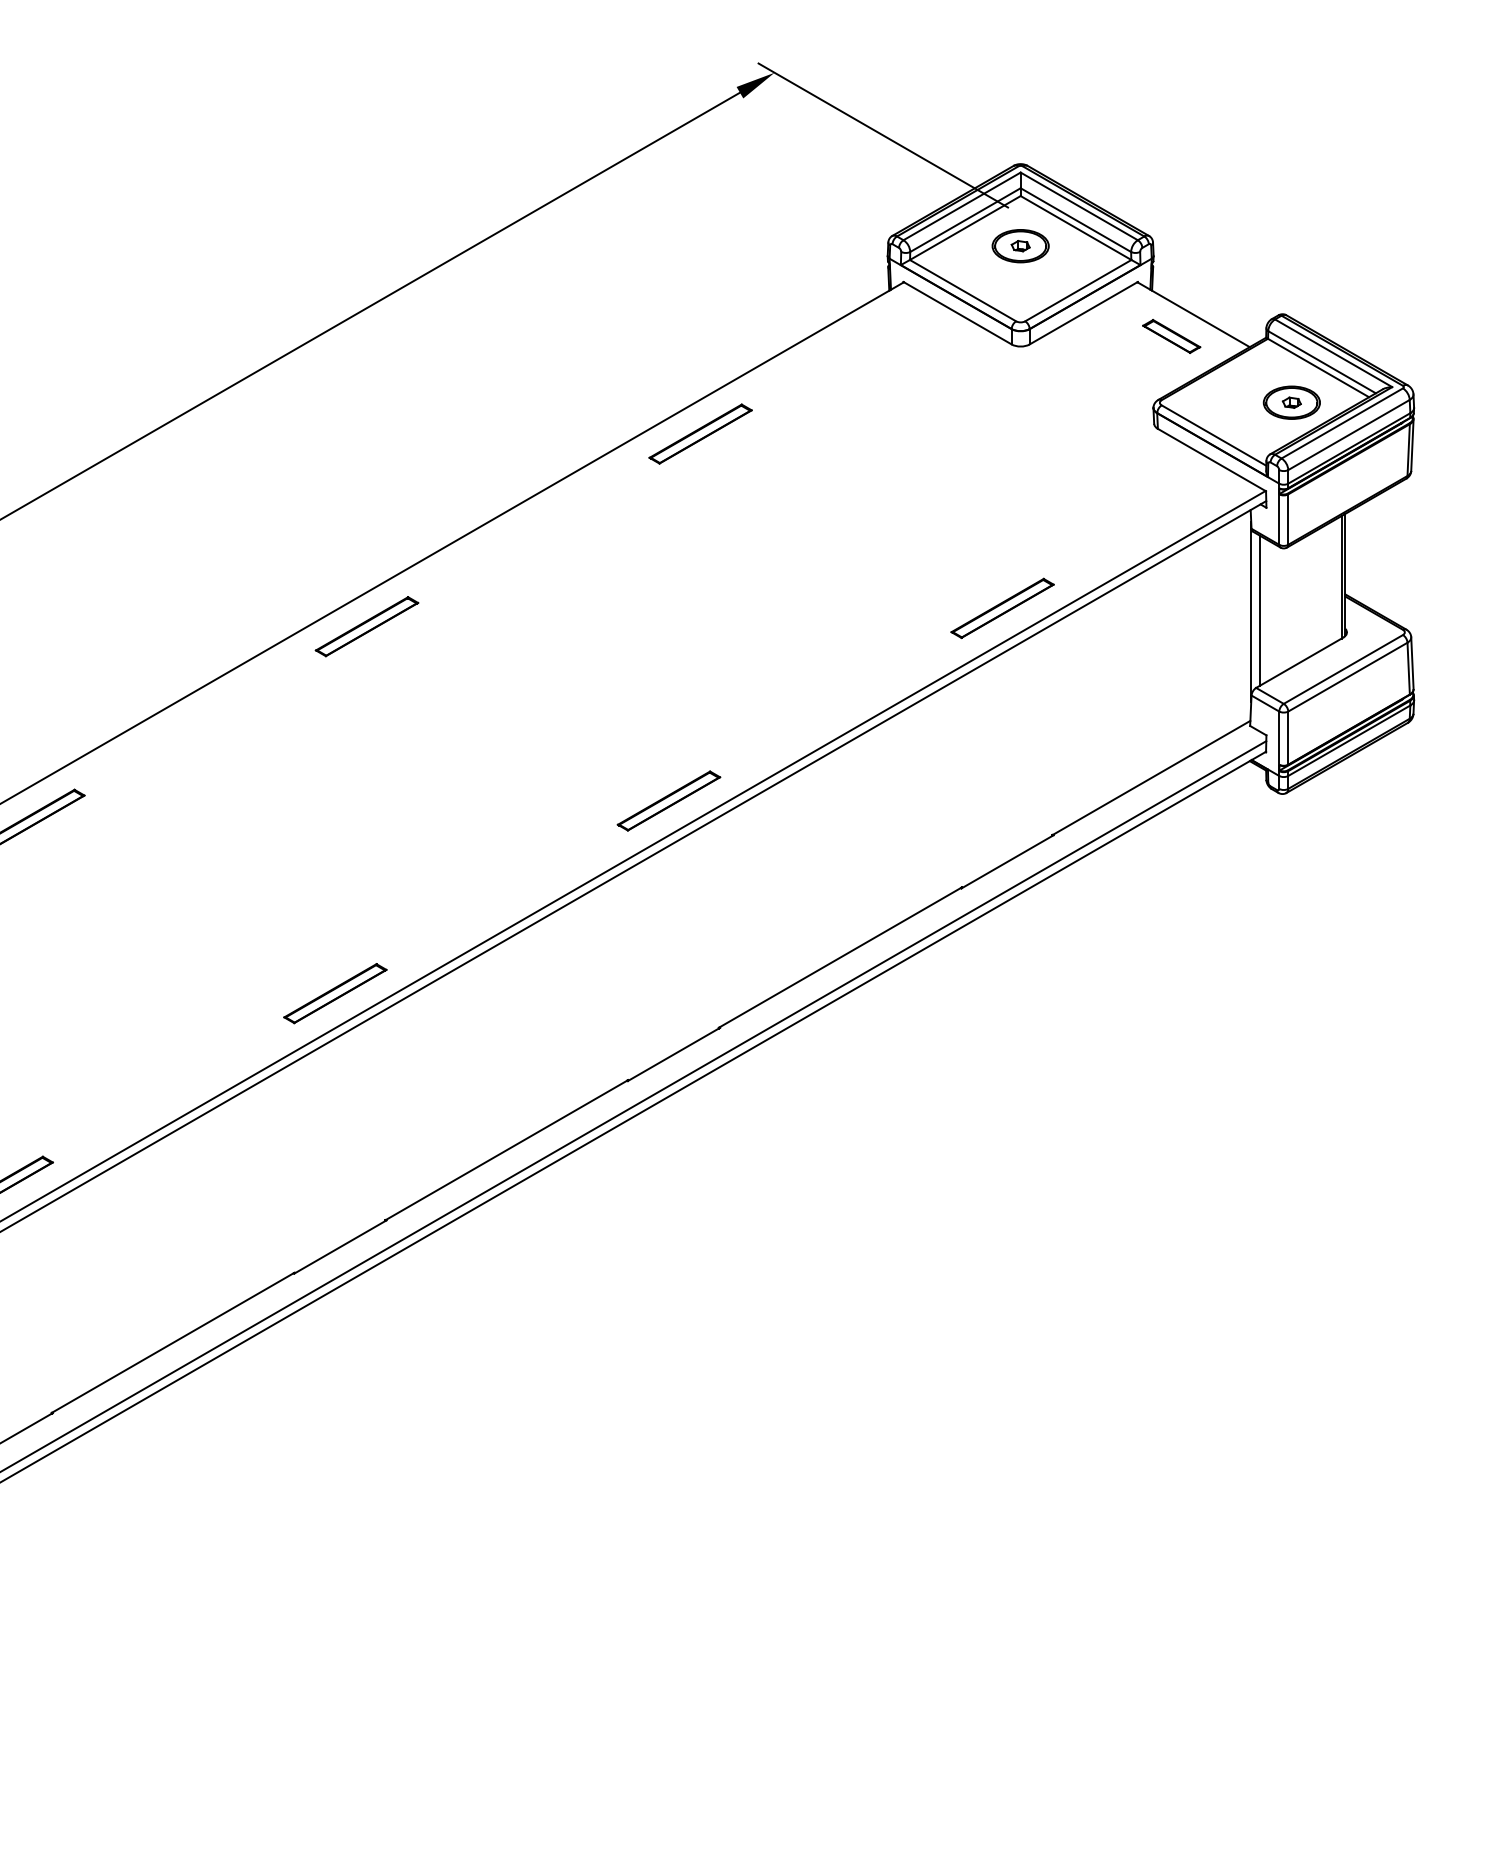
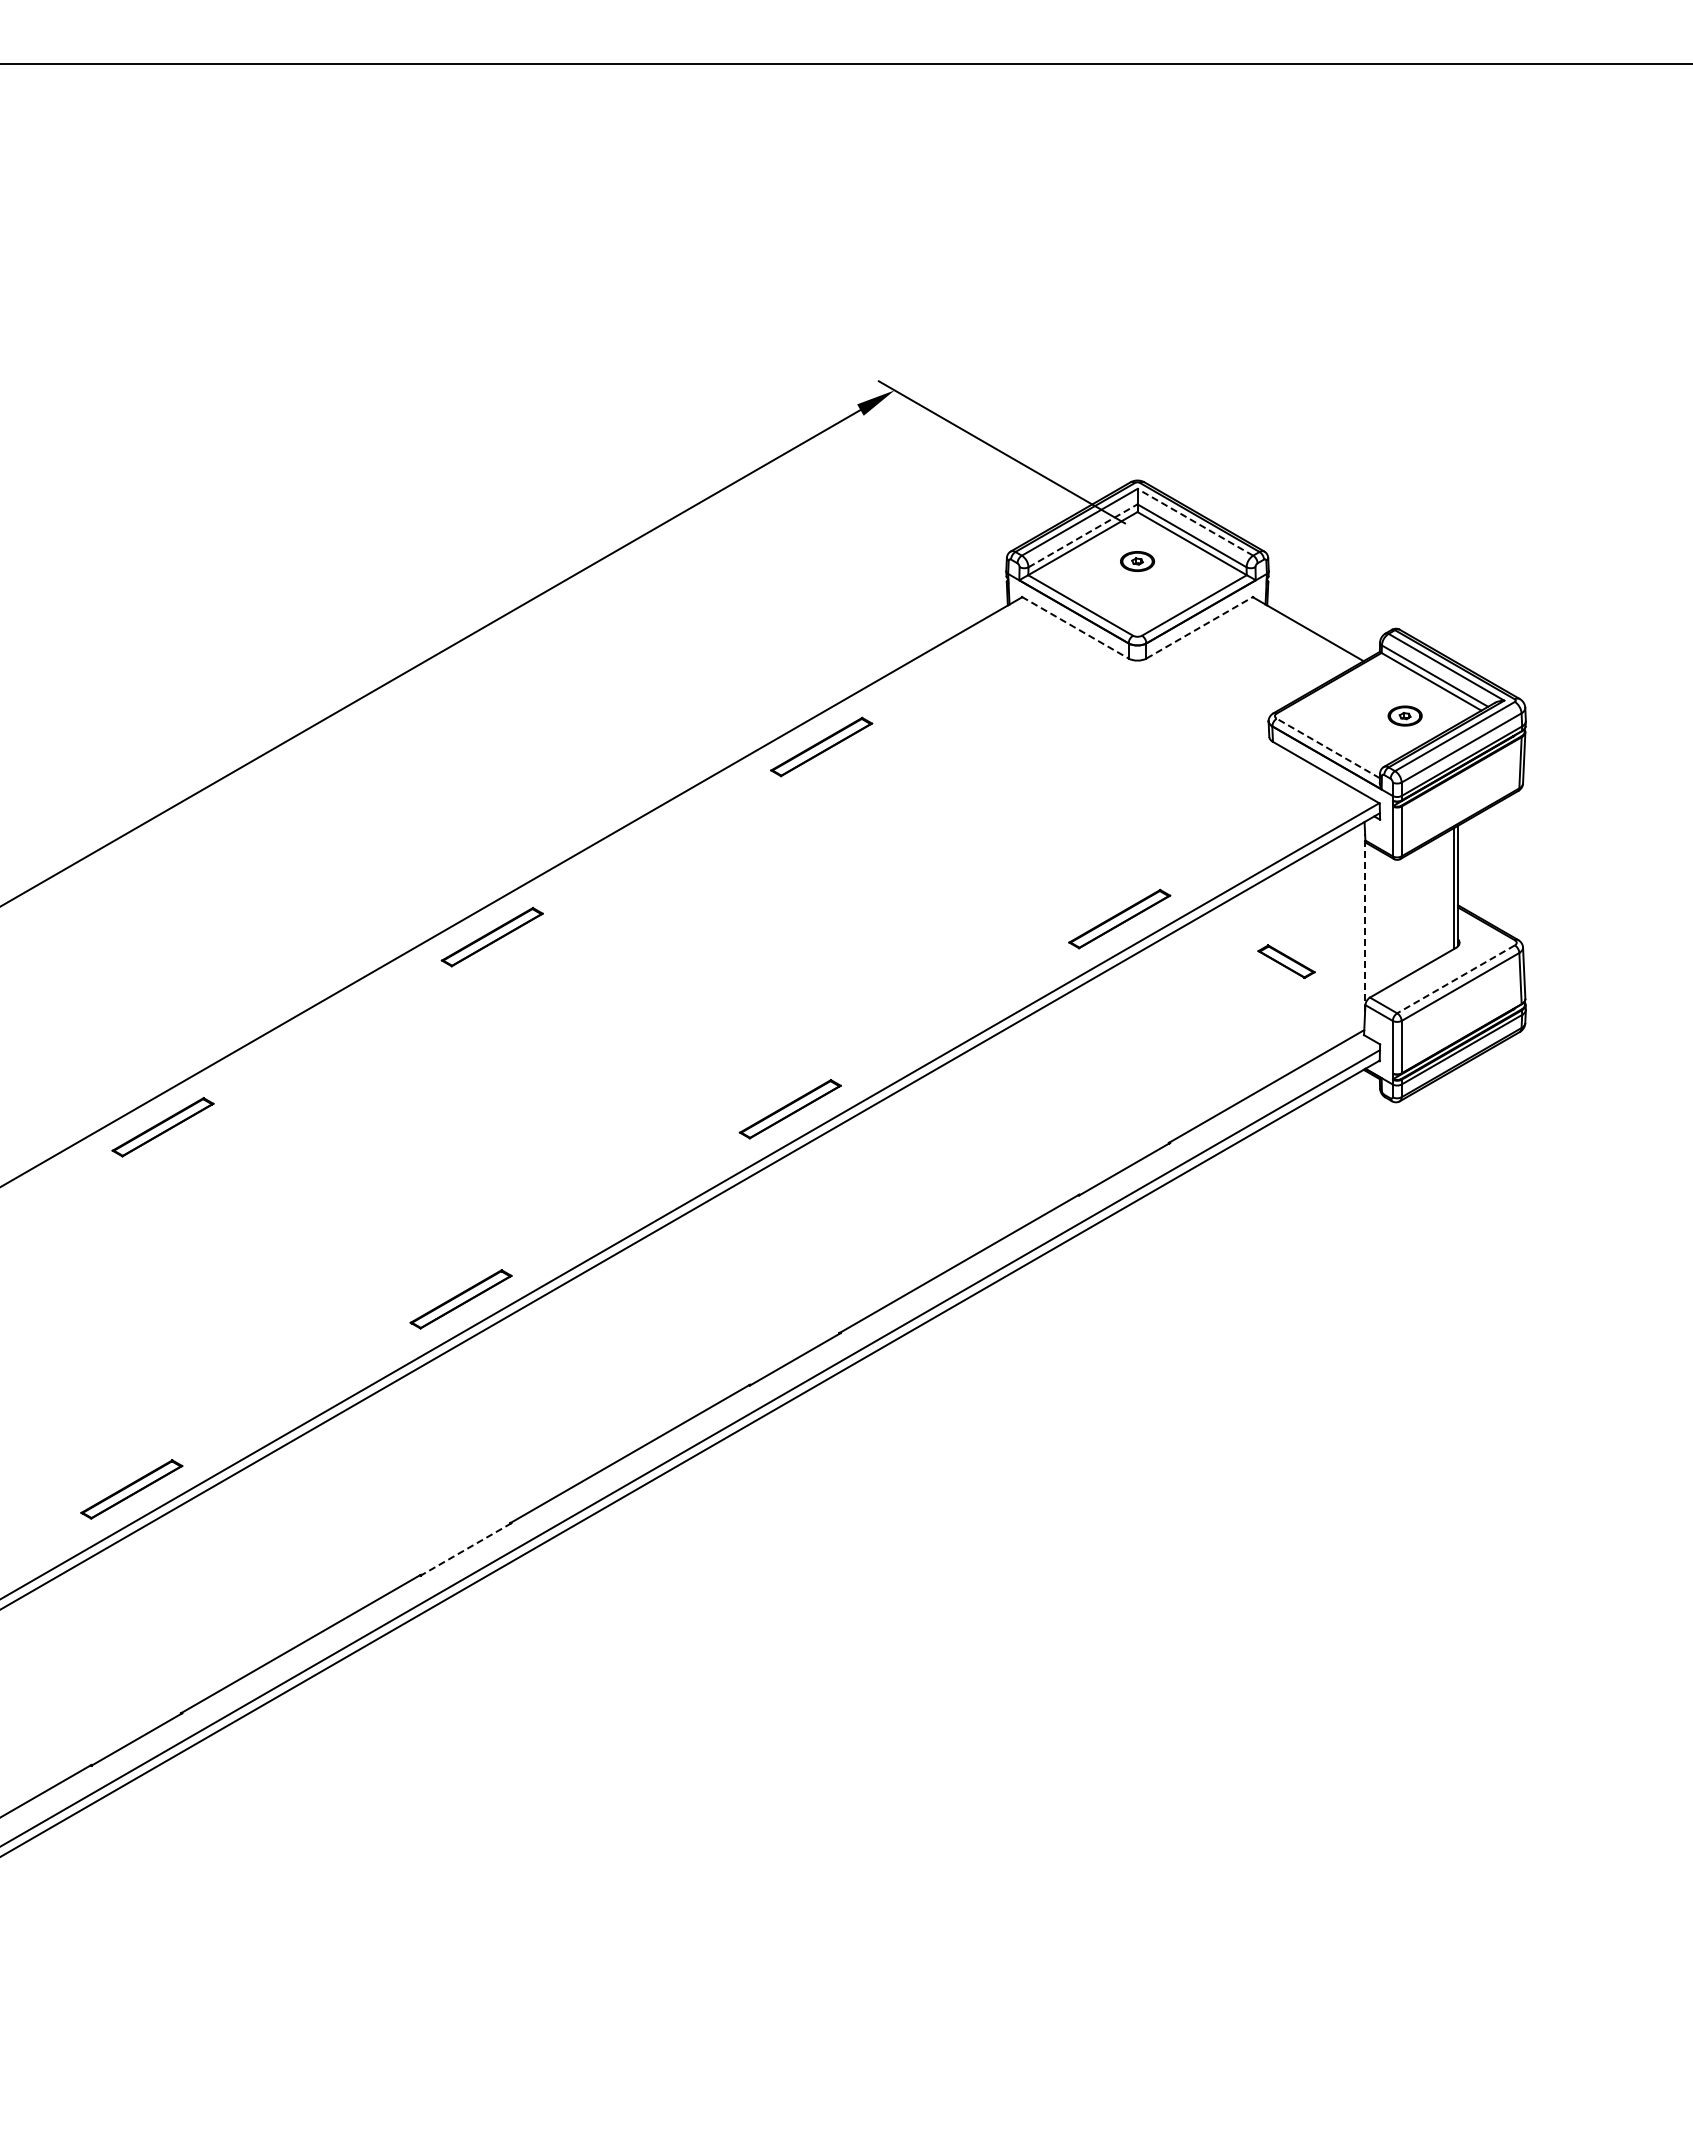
line: (1079, 206) -> (1195, 522), solid -> dashed
line: (965, 219) -> (1083, 535), solid -> dashed
part: (1020, 246) -> (1137, 561), size x0.6
line: (957, 312) -> (1075, 627), solid -> dashed
line: (1083, 312) -> (1199, 627), solid -> dashed
part: (1171, 336) -> (1286, 961), moved
part: (1291, 402) -> (1404, 715), size x0.6
line: (1214, 435) -> (1328, 748), solid -> dashed
line: (1260, 610) -> (1374, 921), removed
line: (1251, 611) -> (1365, 922), solid -> dashed
line: (1343, 669) -> (1456, 979), solid -> dashed
line: (340, 1247) -> (466, 1549), solid -> dashed

